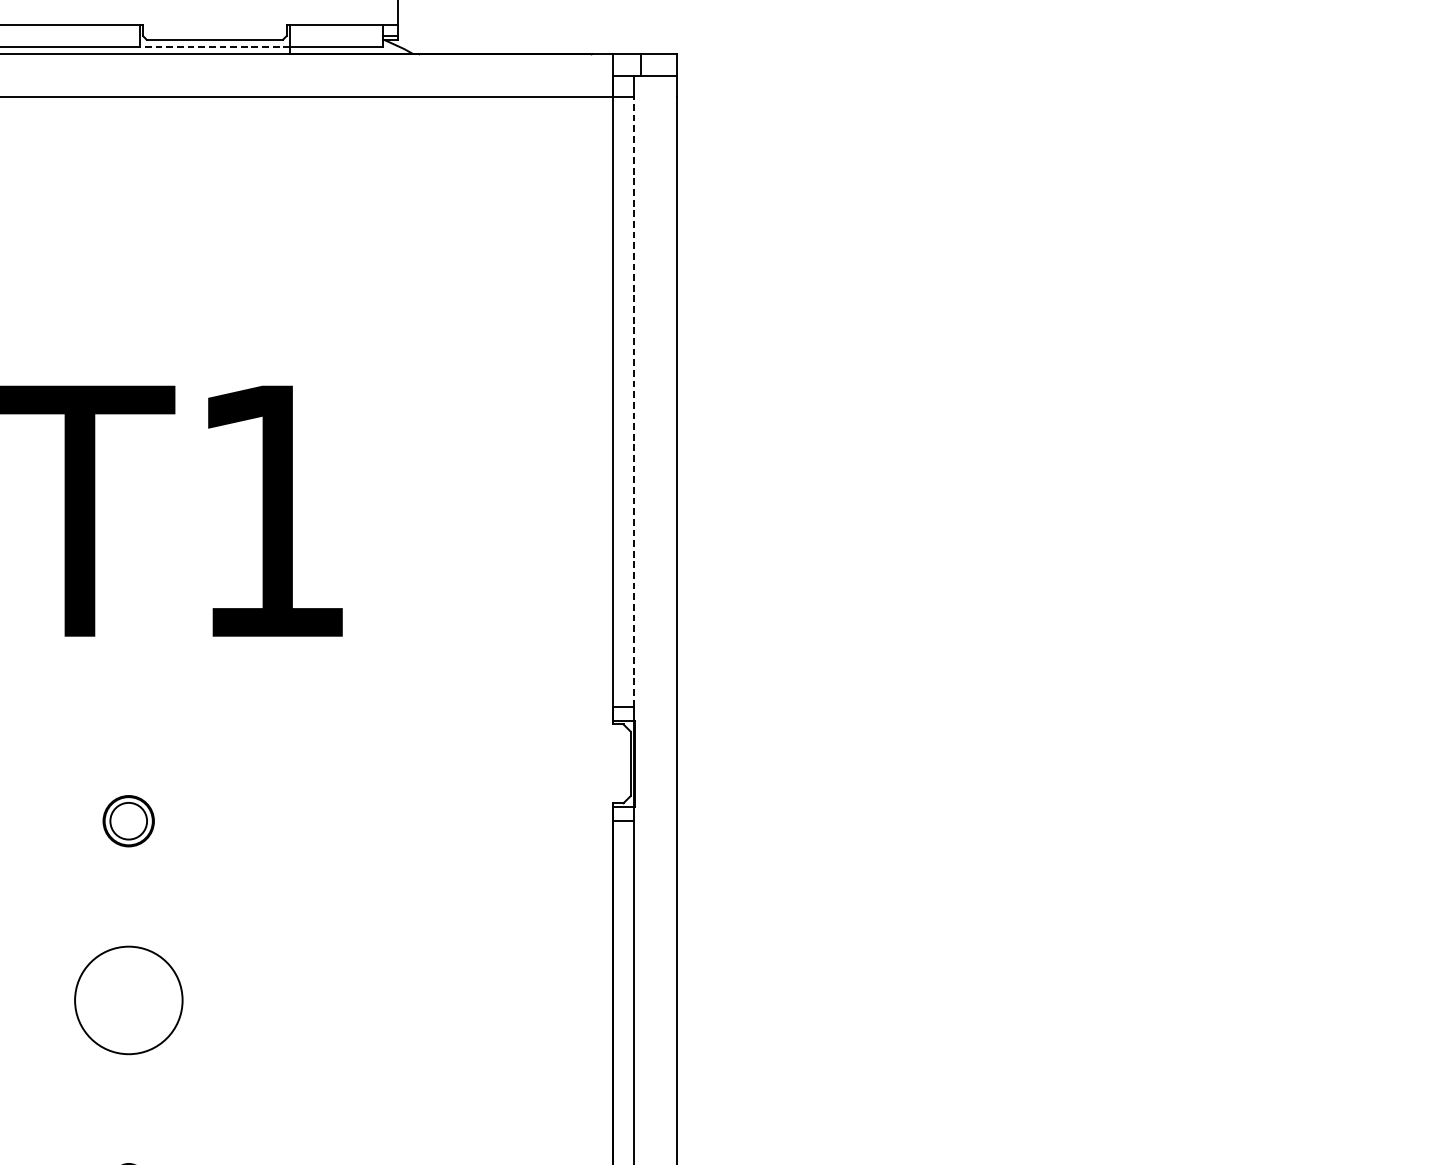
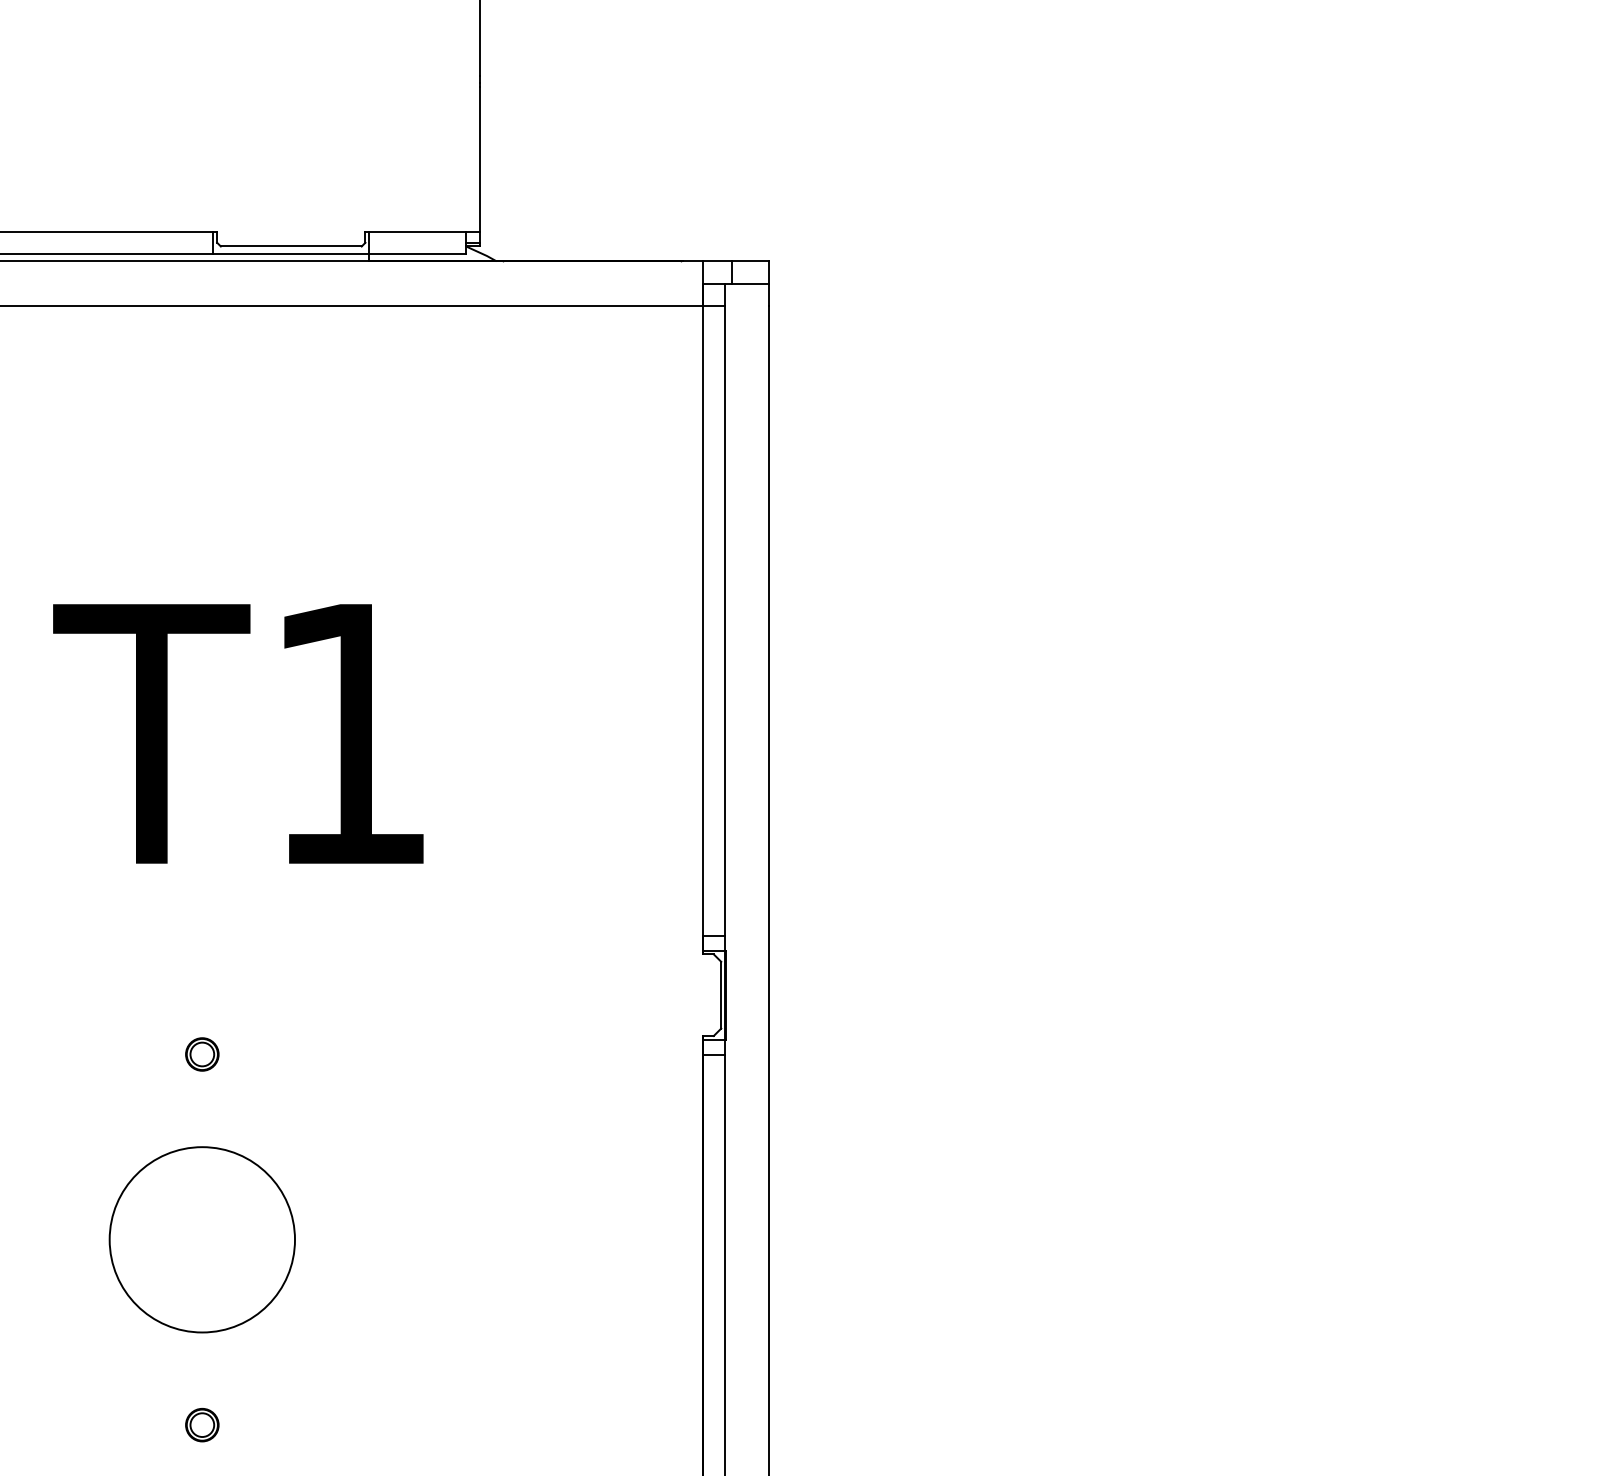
line: (215, 46) -> (291, 253), dashed -> solid
line: (634, 401) -> (725, 620), dashed -> solid
part: (128, 821) -> (202, 1054), size x0.62
circle: (128, 1000) -> (202, 1239), size x1.67

